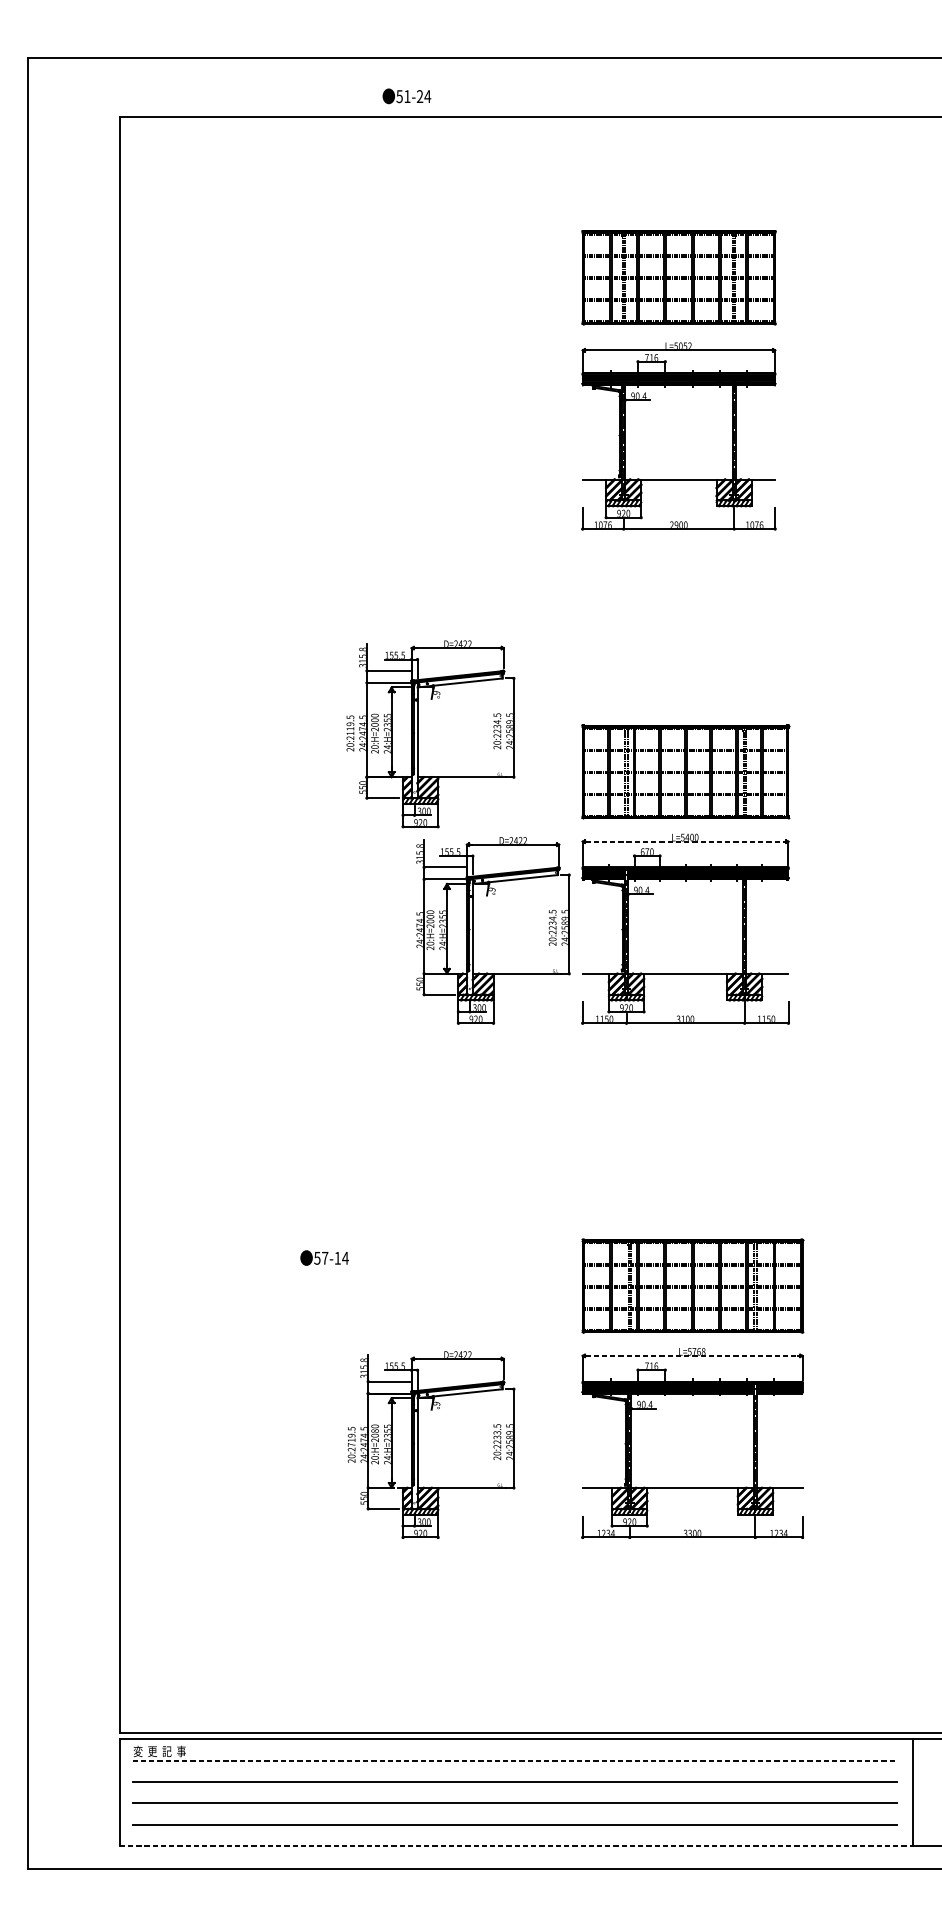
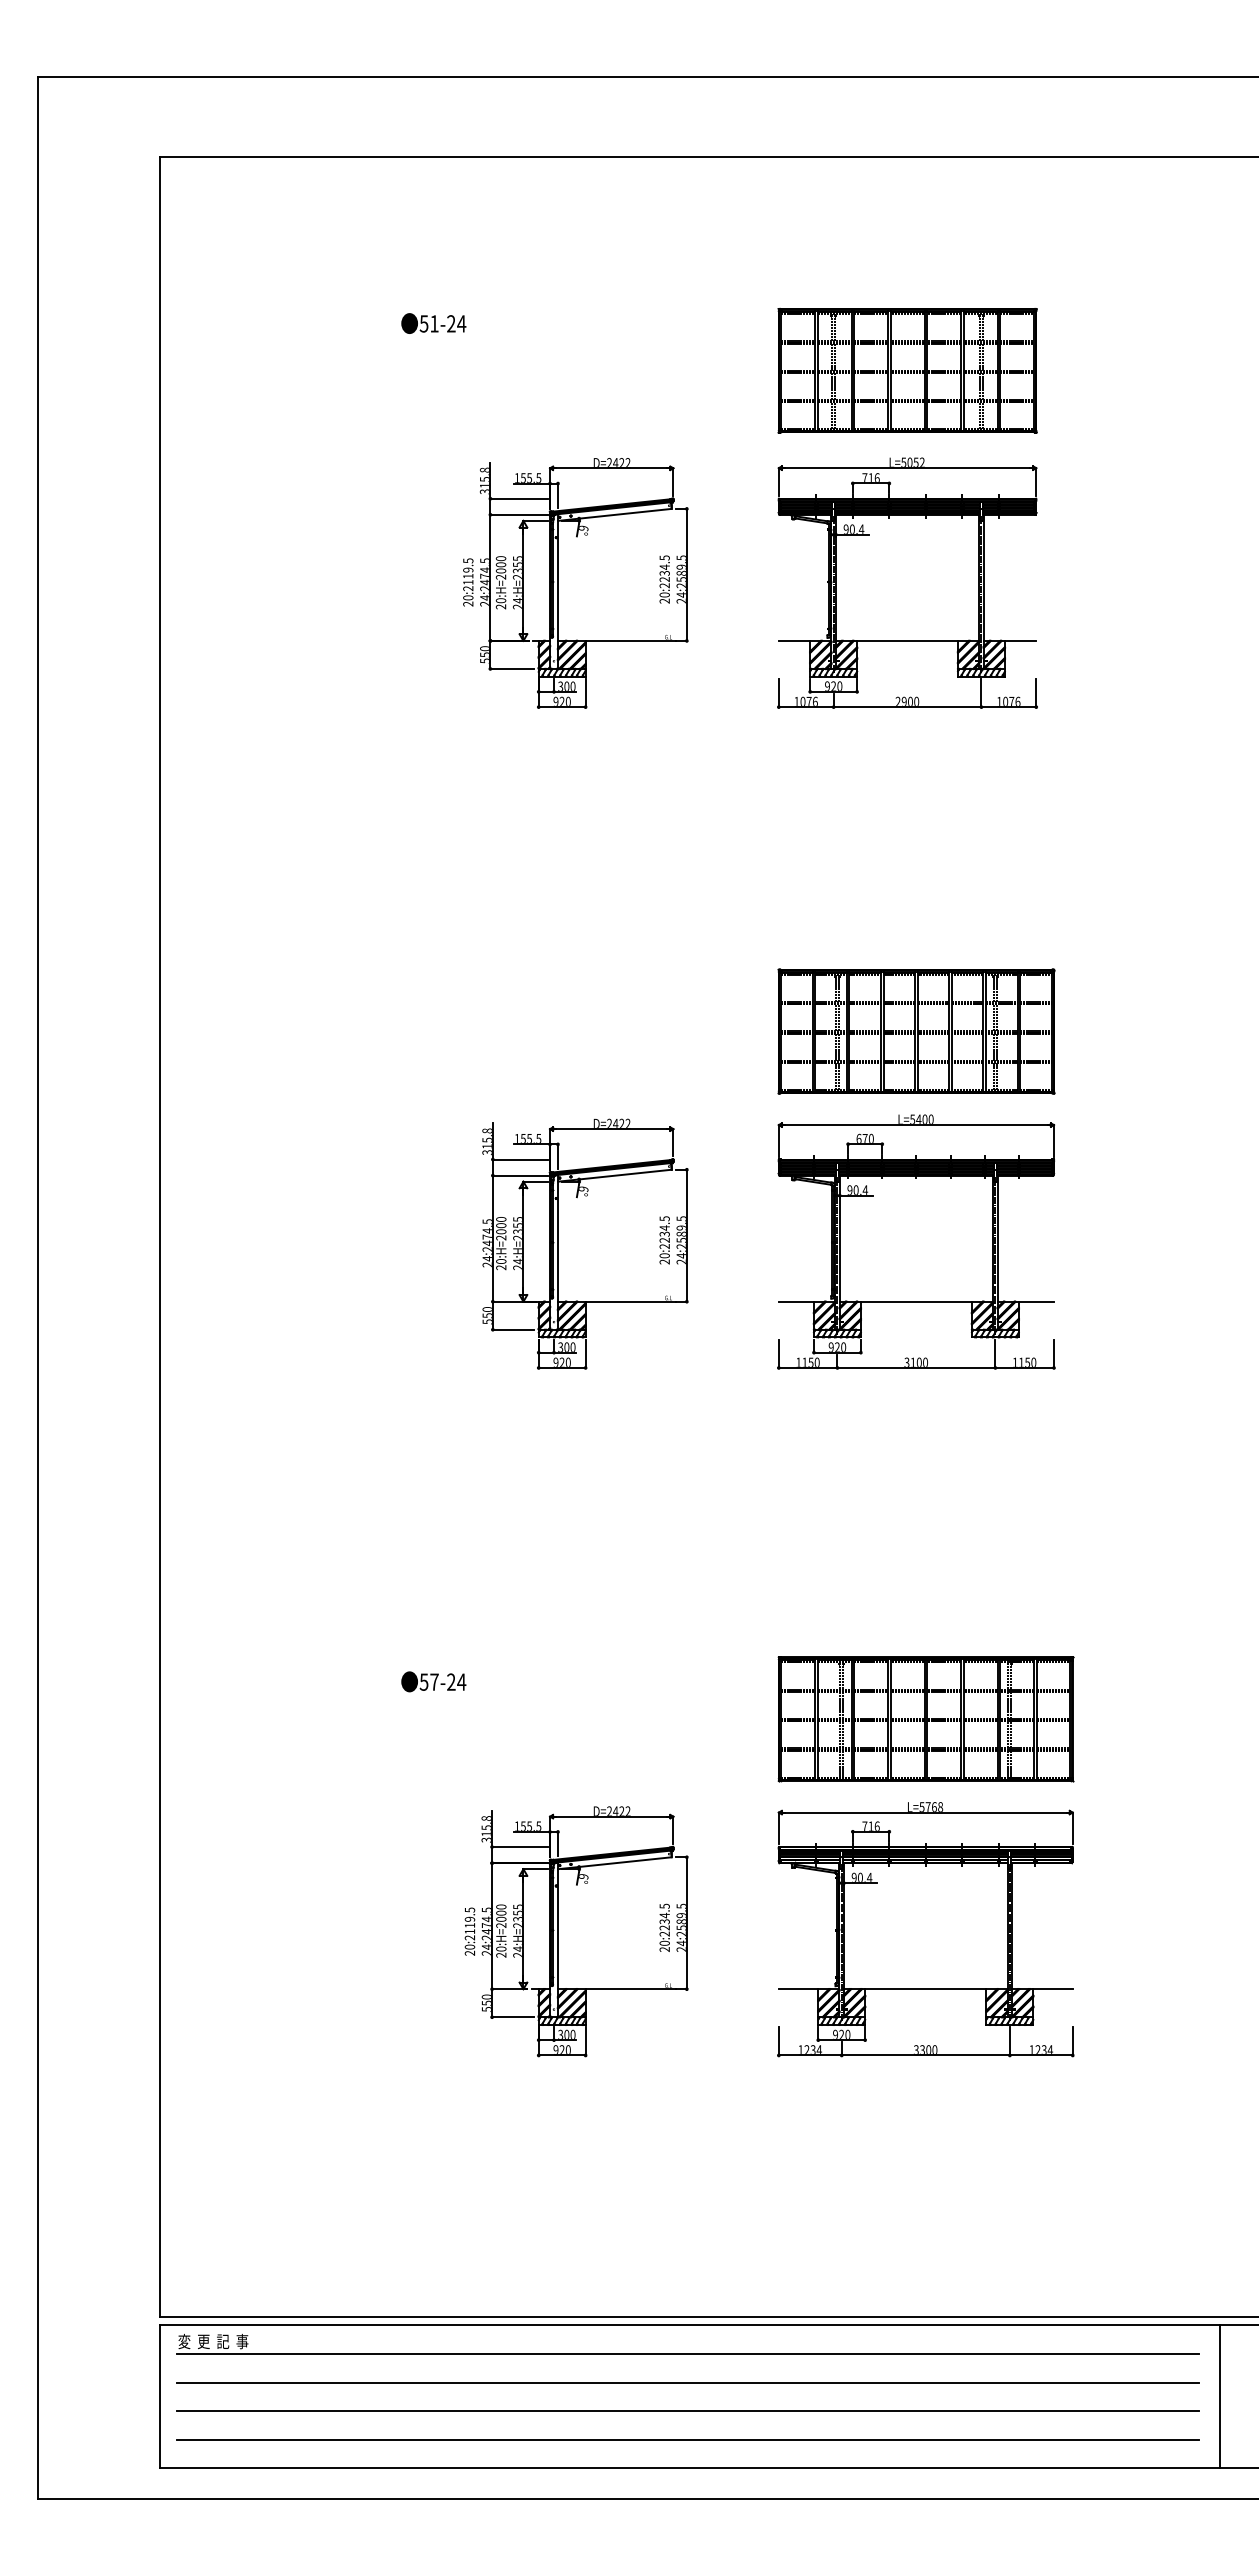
text: (406, 96) -> (433, 323), moved
part: (417, 734) -> (558, 583), moved
line: (685, 841) -> (916, 1125), dashed -> solid
part: (473, 930) -> (558, 1243), moved
text: (337, 1257) -> (451, 1681), 57-14 -> 57-24
line: (693, 1355) -> (926, 1812), dashed -> solid
text: (375, 1430) -> (501, 1912), 20:H=2080 -> 20:H=2000
text: (497, 1432) -> (664, 1915), 20:2233.5 -> 20:2234.5
text: (352, 1444) -> (470, 1931), 20:2719.5 -> 20:2119.5
line: (515, 1761) -> (688, 2354), dashed -> solid
line: (515, 1846) -> (689, 2468), dashed -> solid

